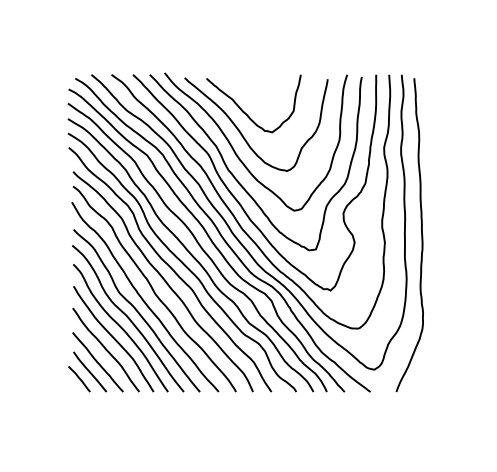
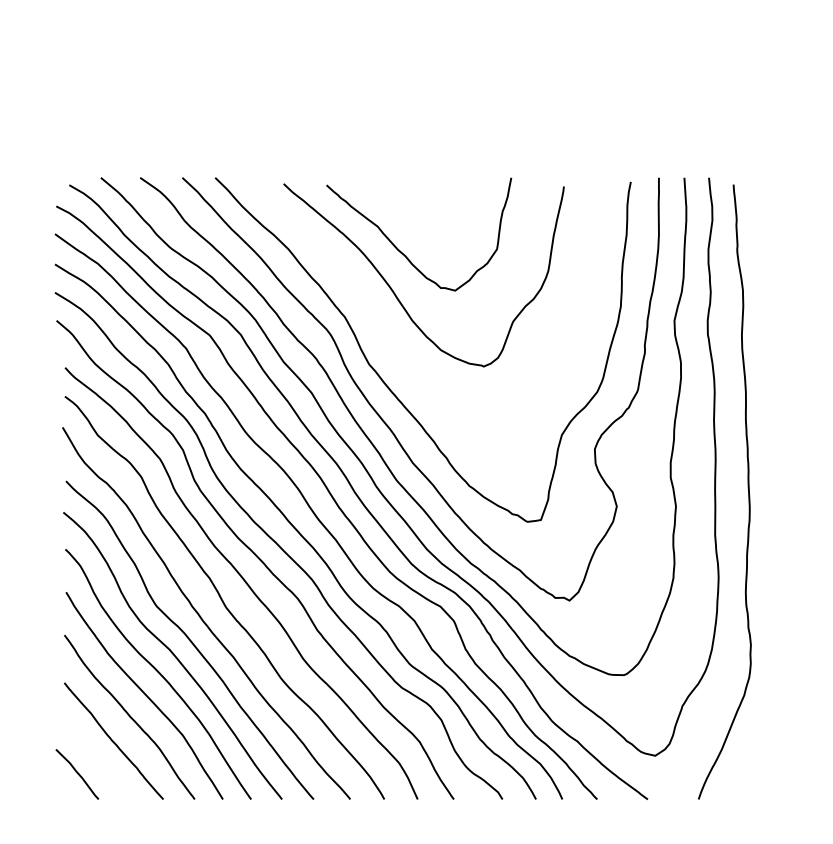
curve: (236, 152) -> (385, 330), removed
line: (90, 371) -> (99, 759), removed

